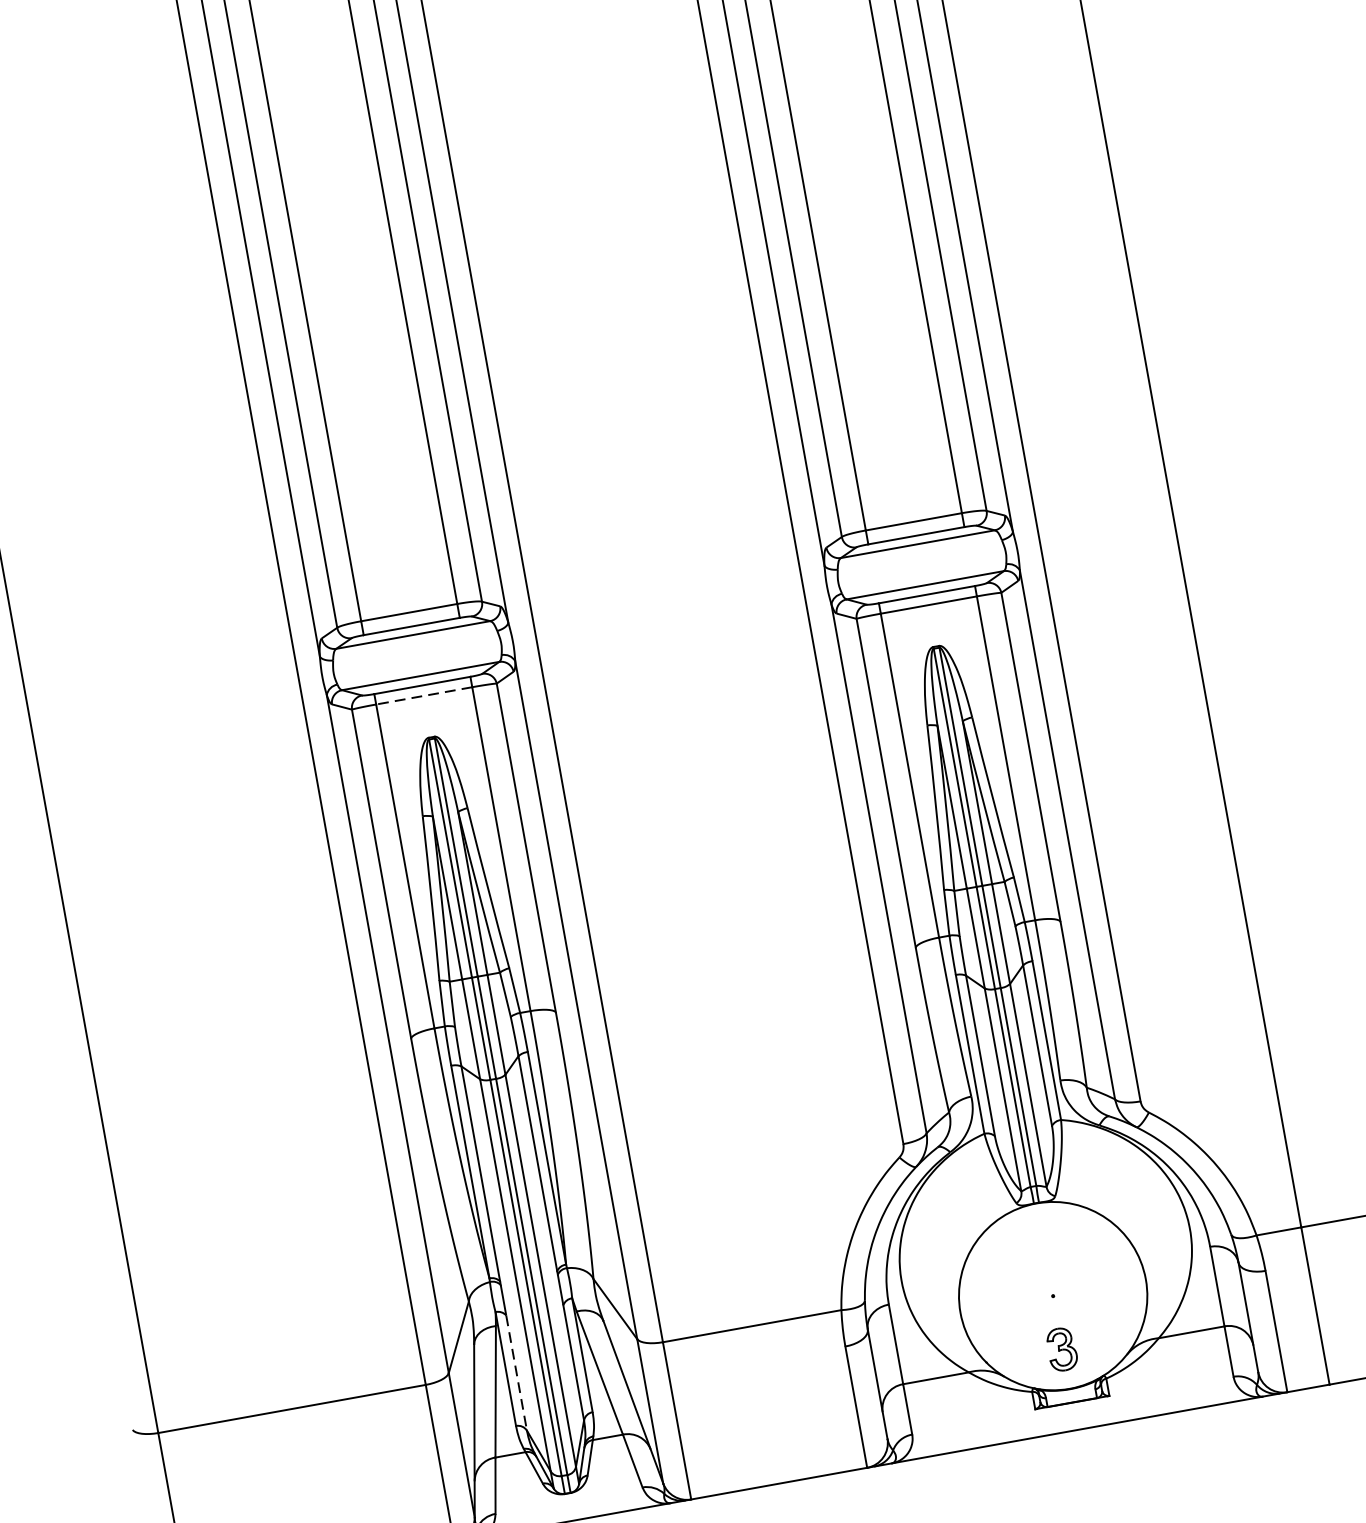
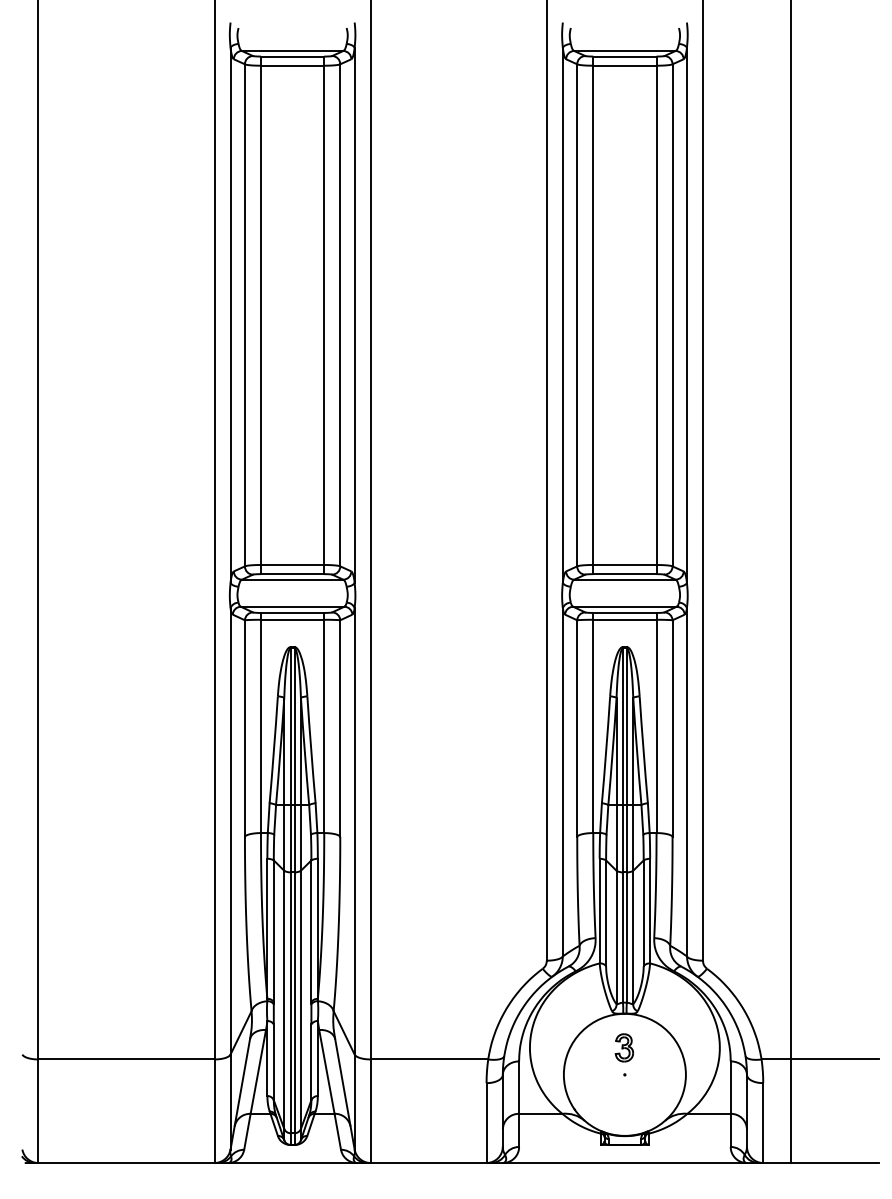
line: (423, 695) -> (292, 619), dashed -> solid
part: (1062, 1348) -> (624, 1047), moved
line: (516, 1373) -> (273, 1062), dashed -> solid

